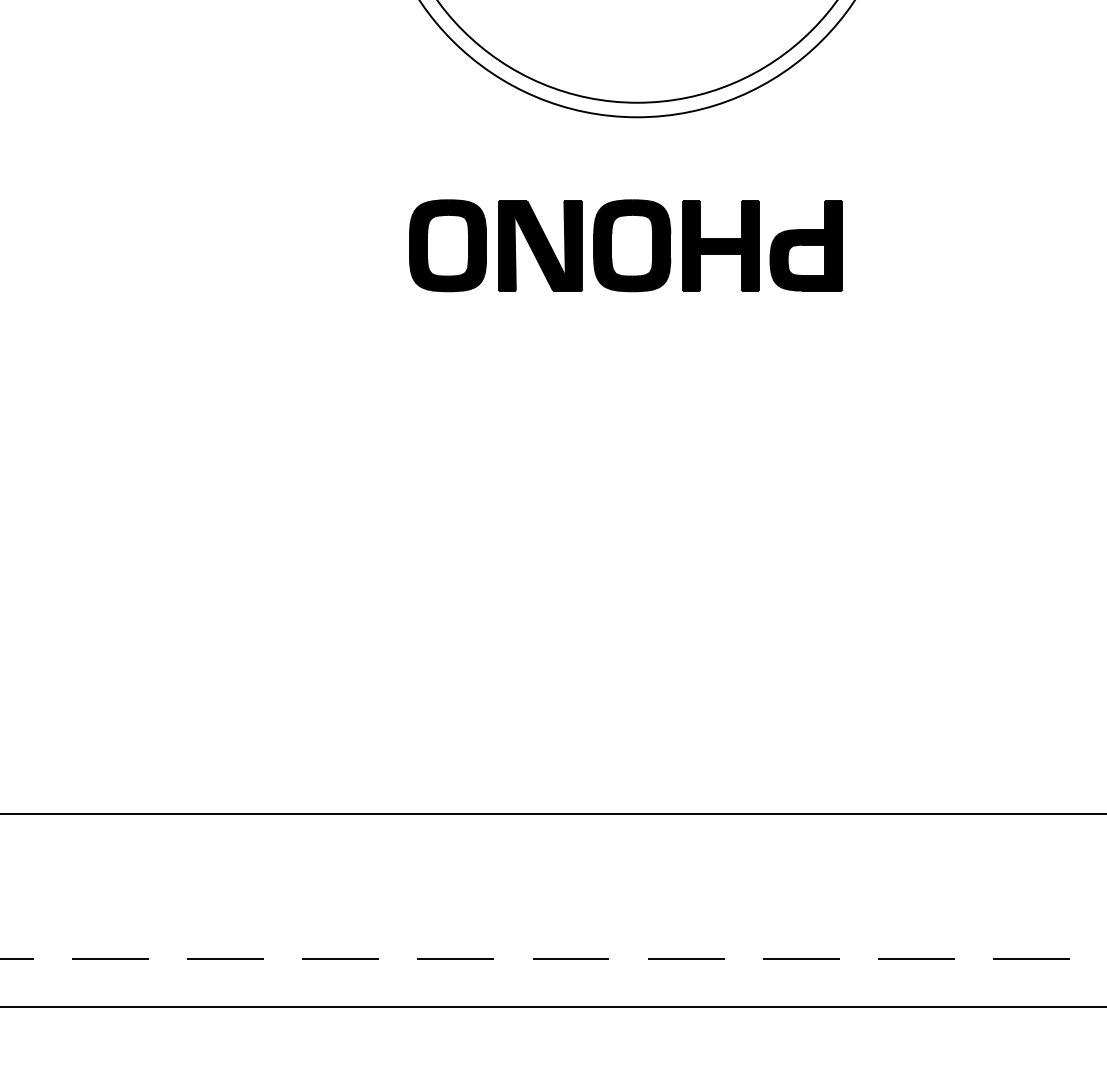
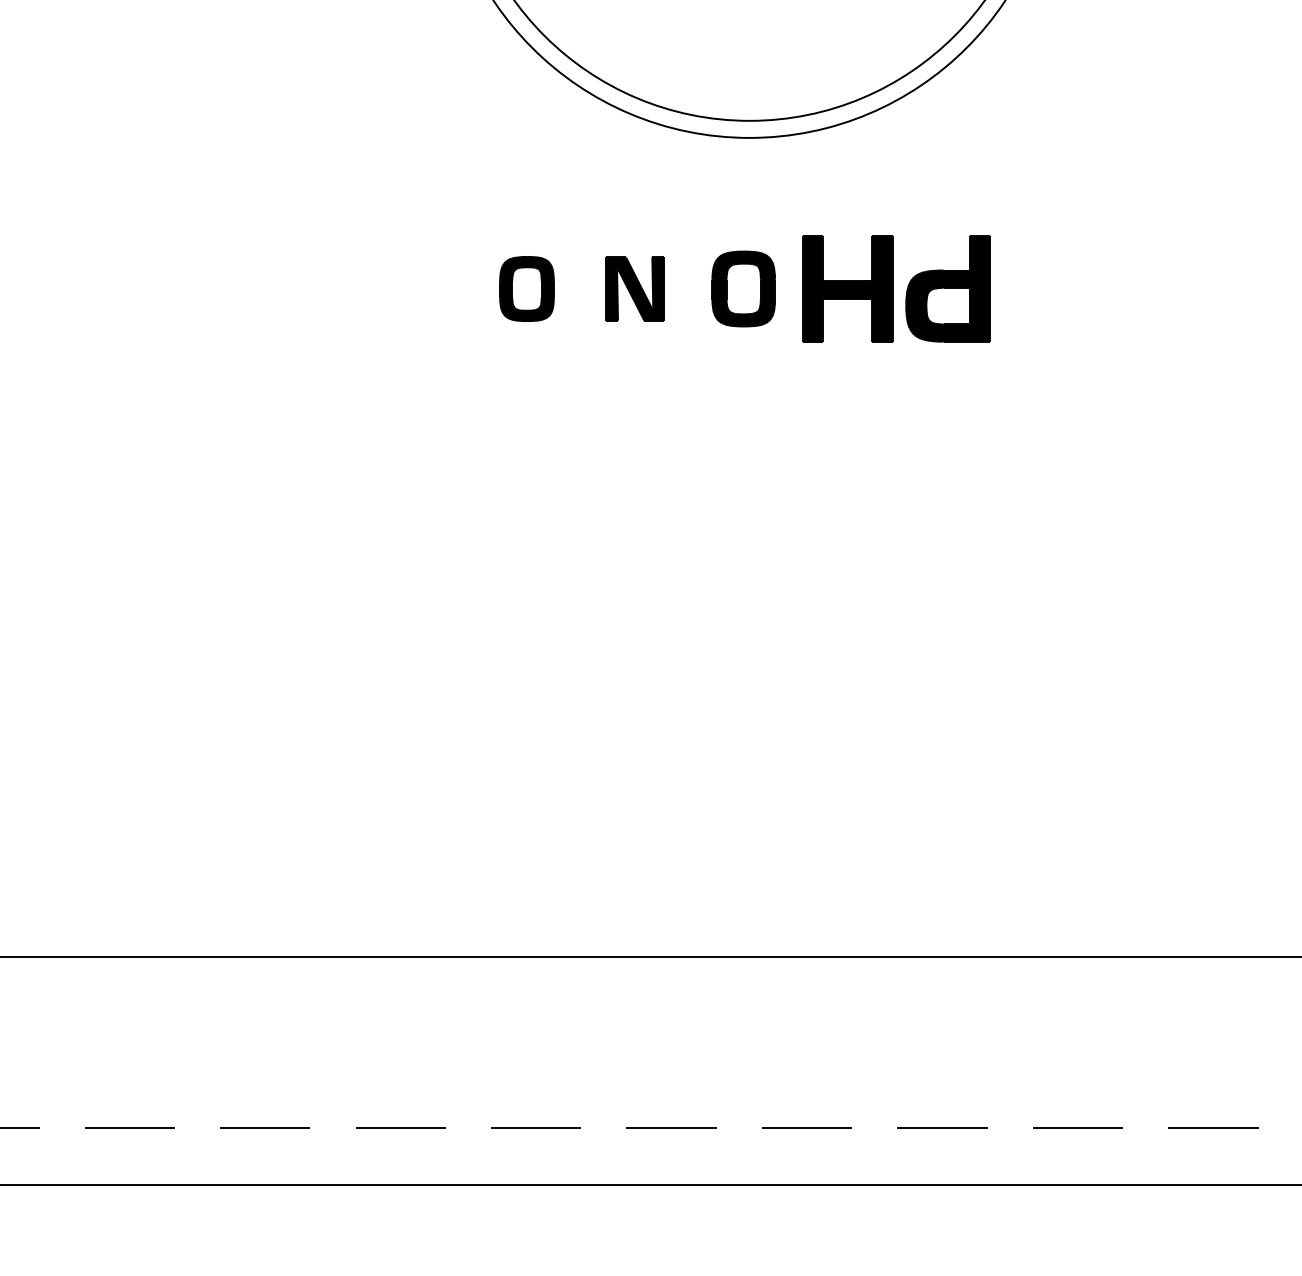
part: (447, 245) -> (526, 288), size x0.6
part: (539, 245) -> (634, 288), size x0.6
part: (632, 245) -> (743, 288), size x0.7

